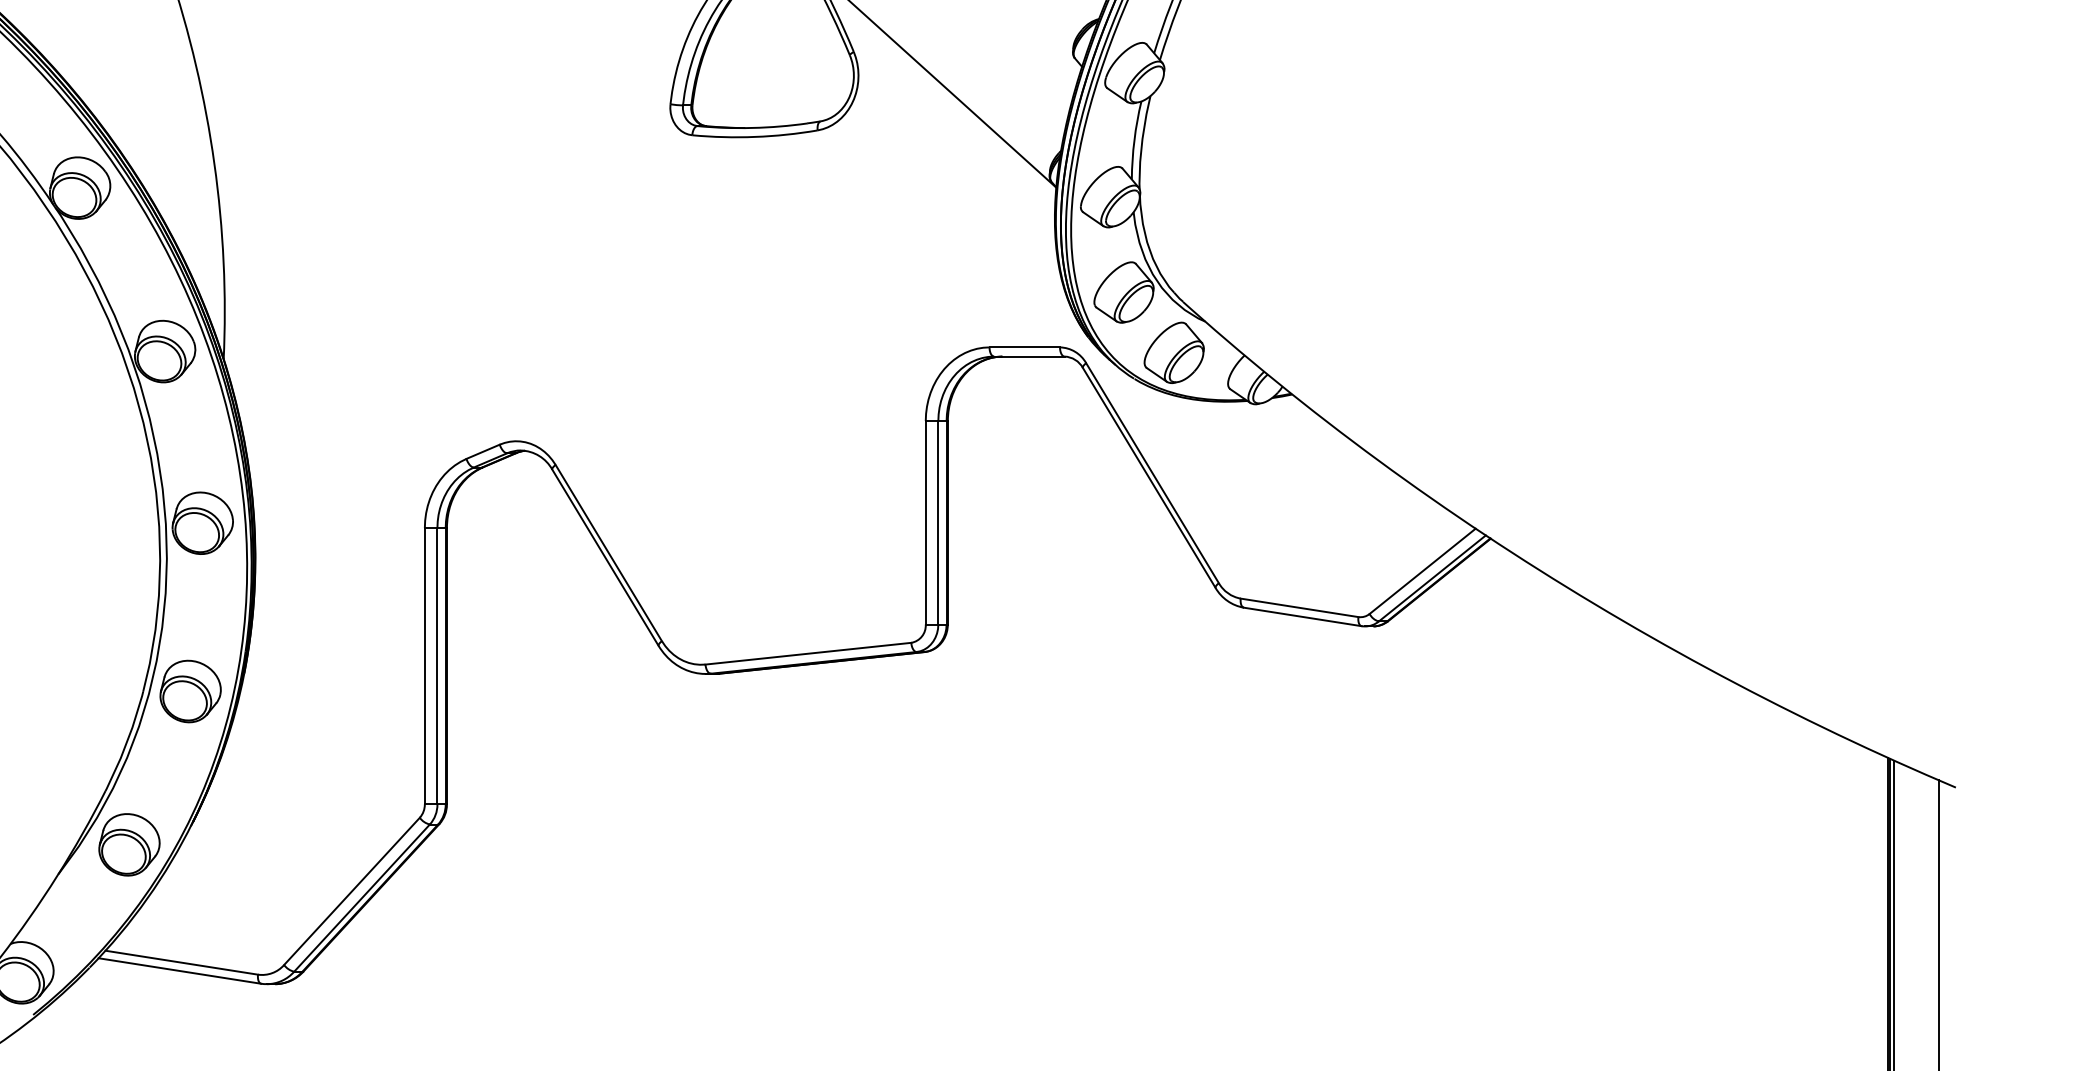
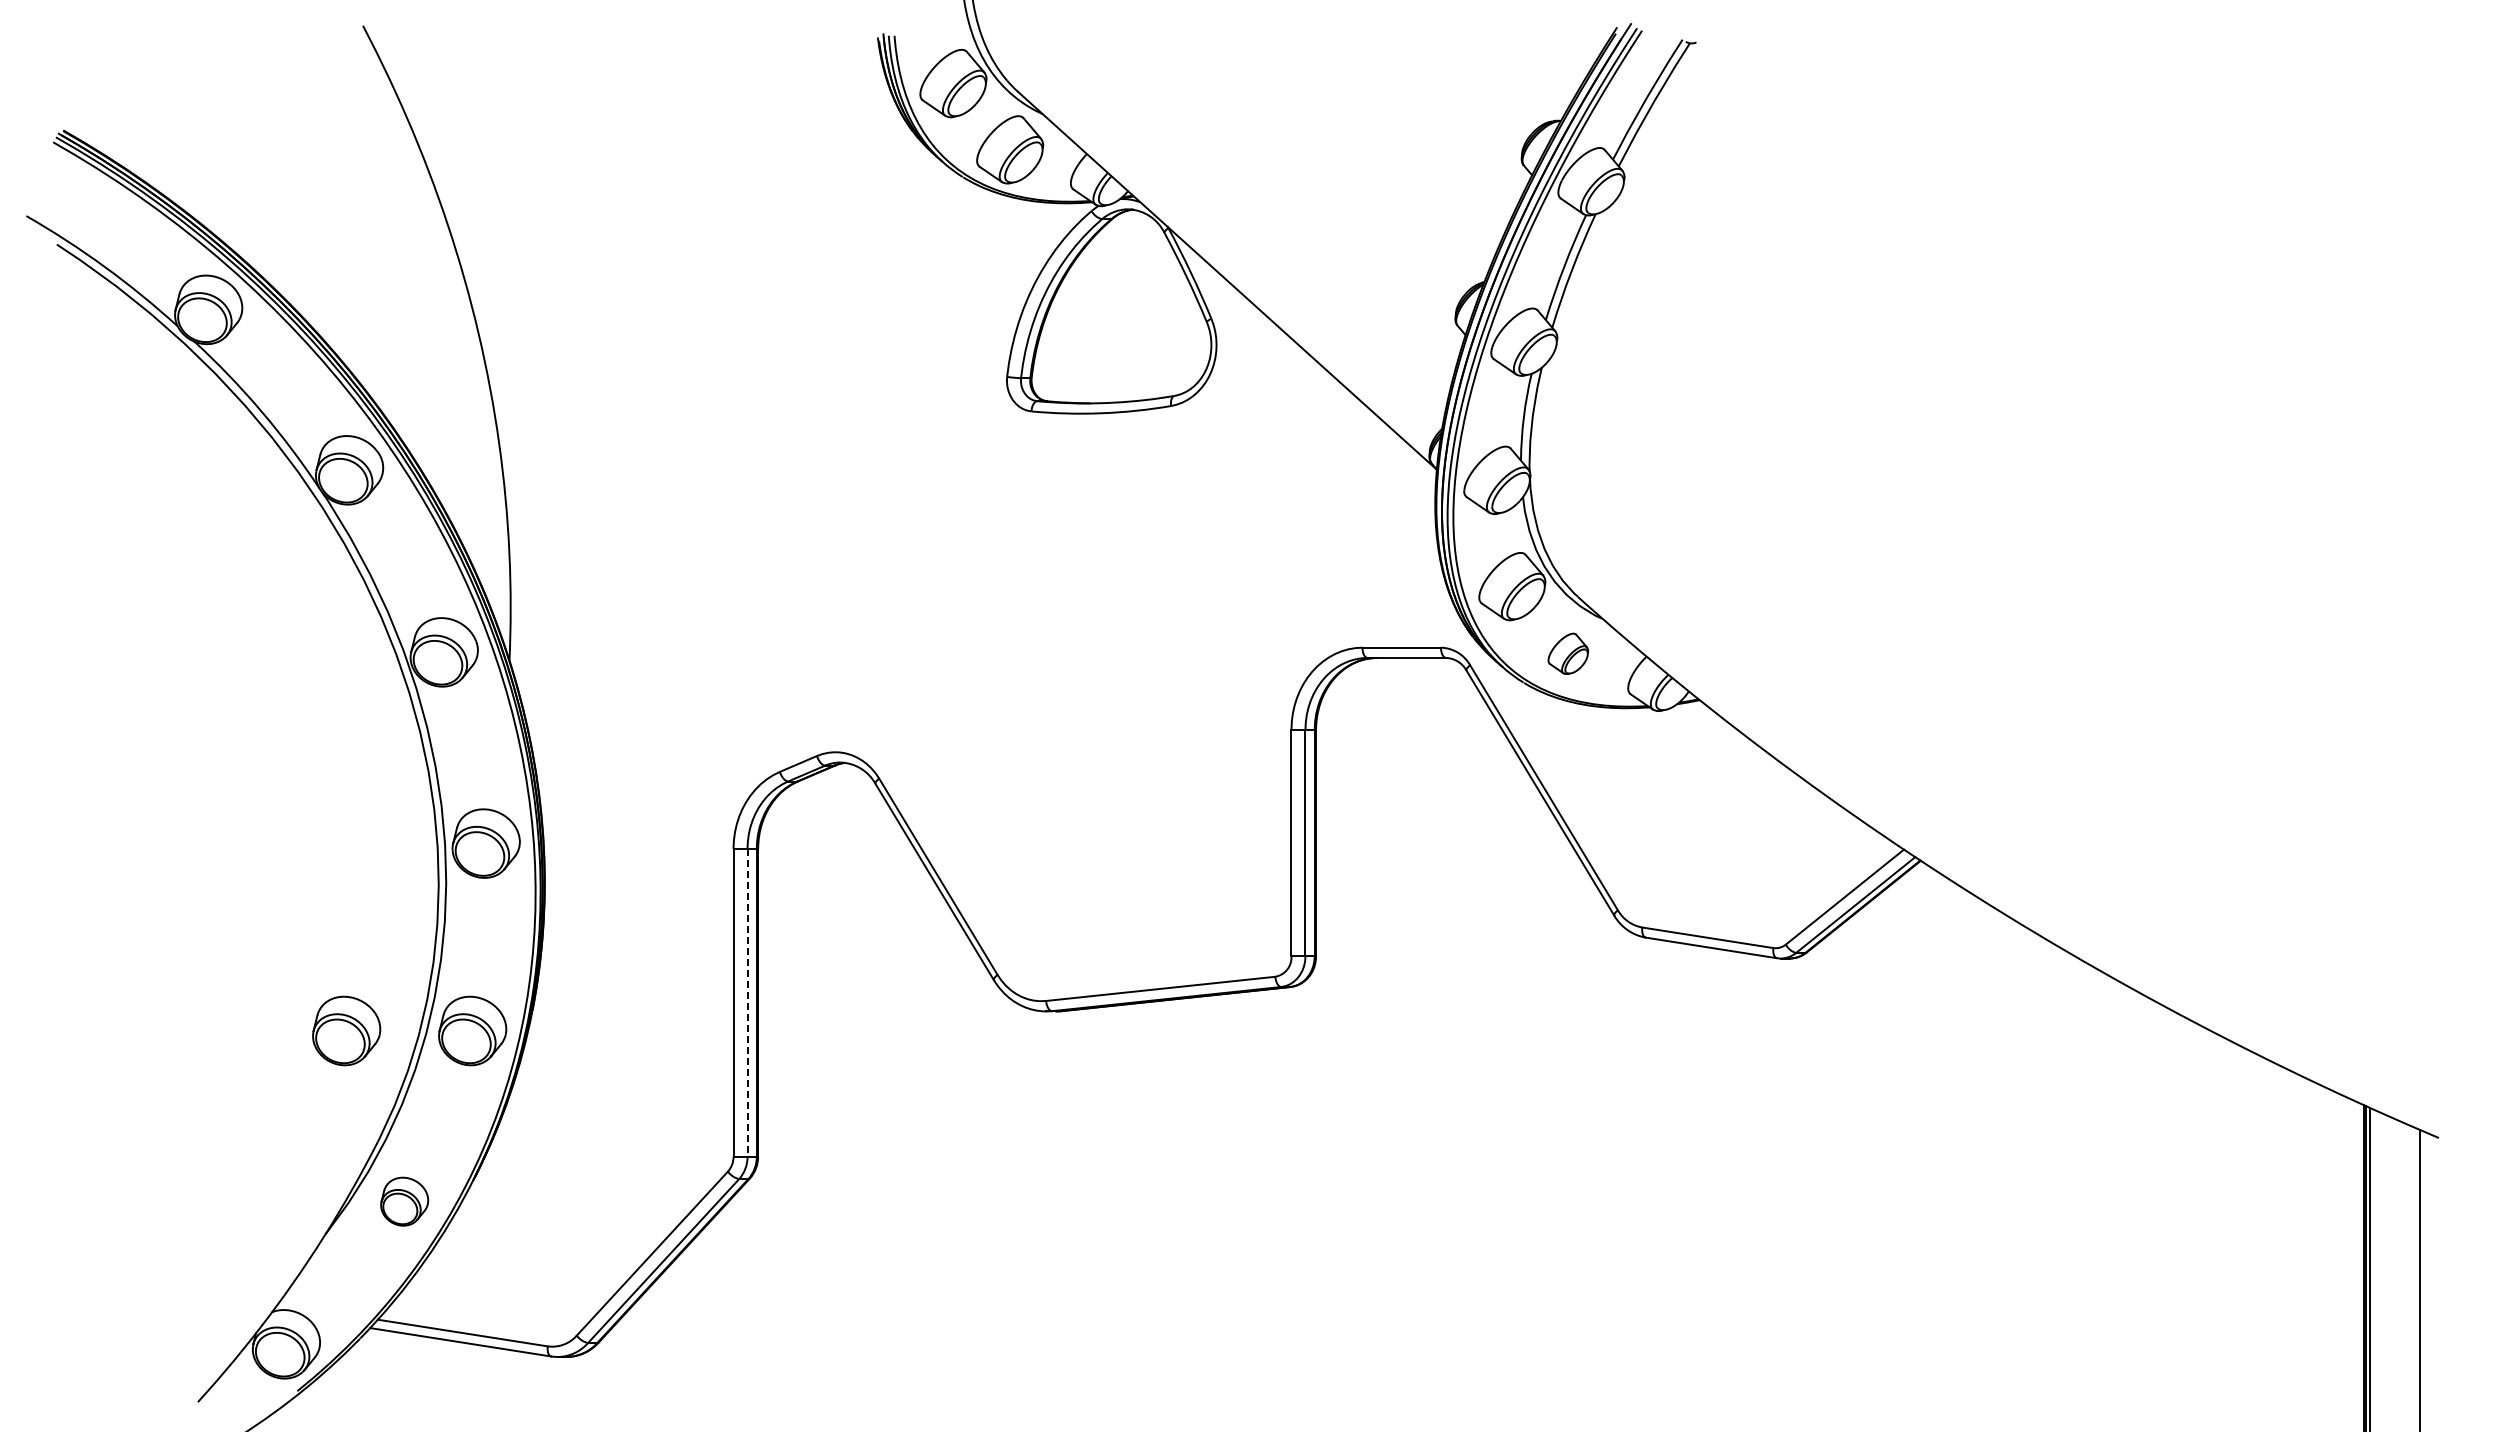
part: (1174, 352) -> (1568, 653), size x0.6
line: (437, 665) -> (747, 1002), solid -> dashed
part: (77, 691) -> (346, 1030), added
part: (129, 844) -> (404, 1201), size x0.7

